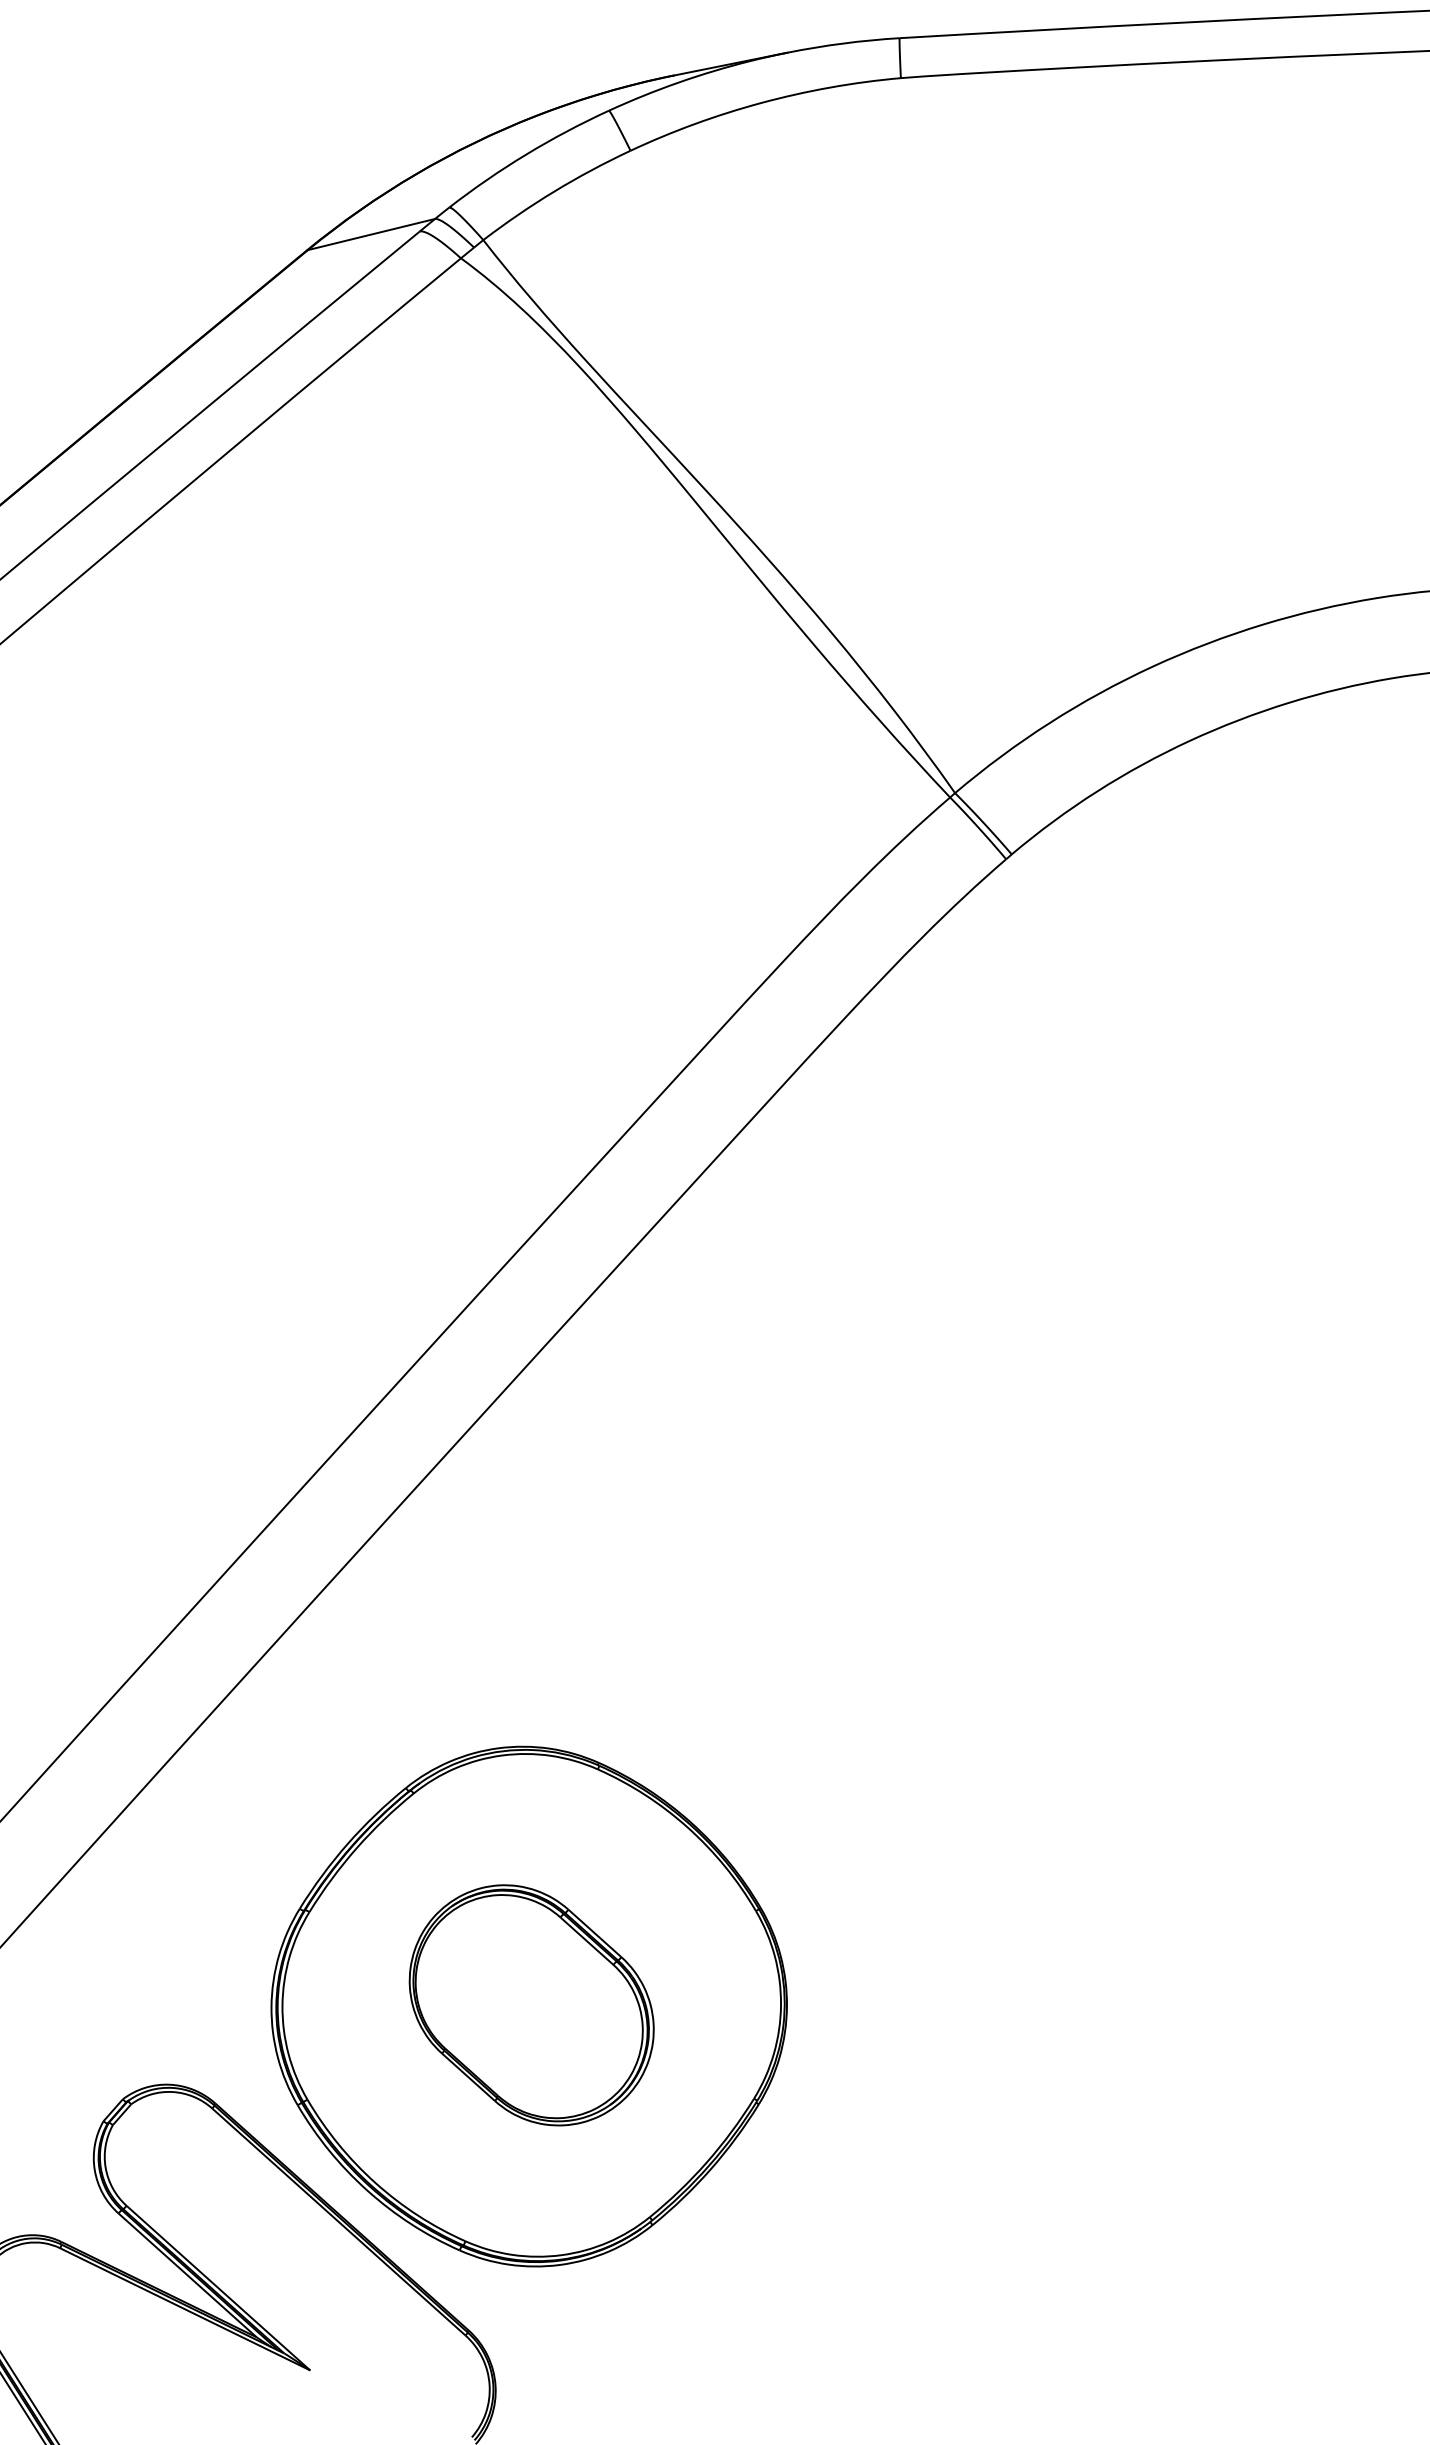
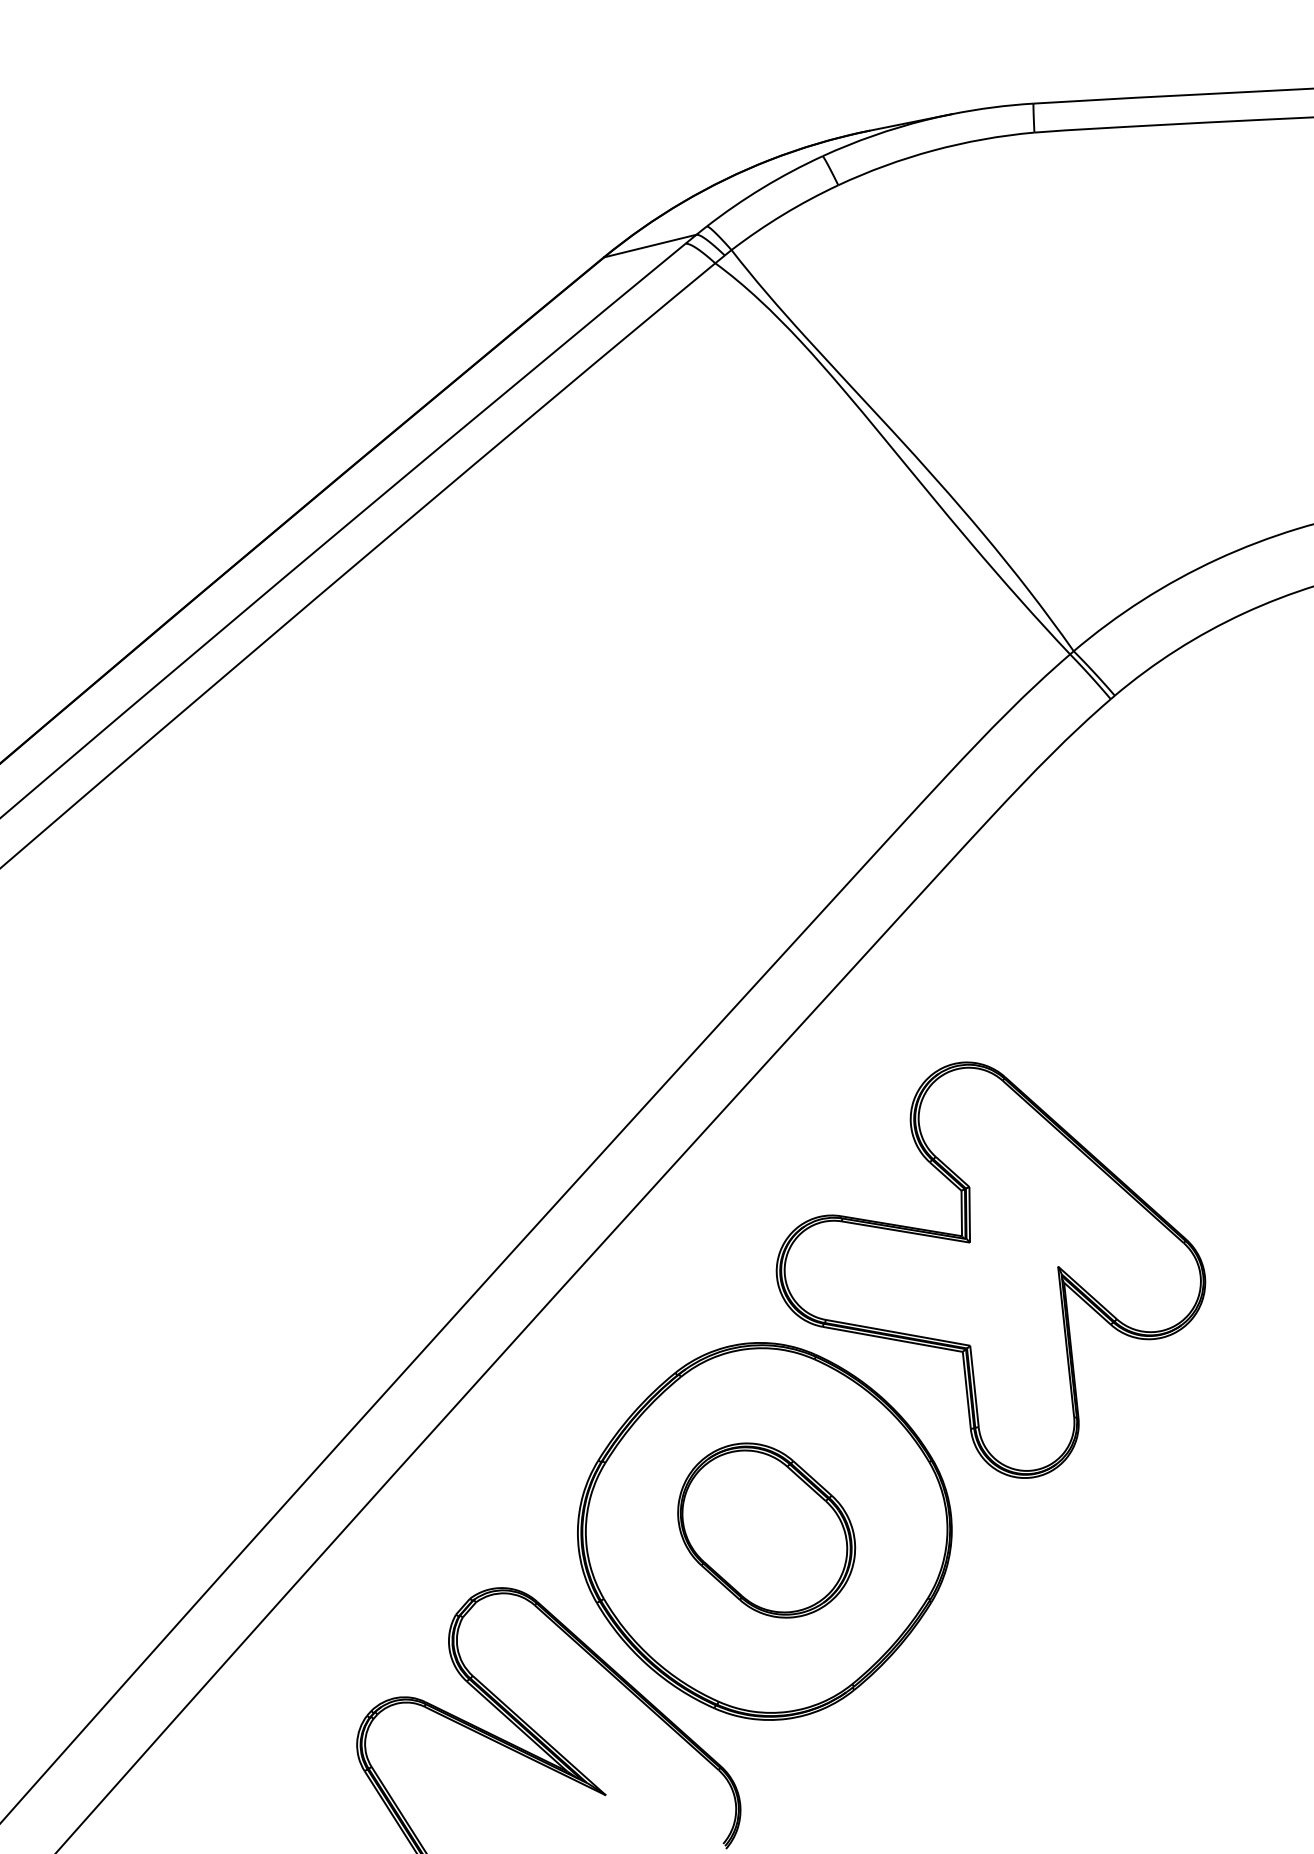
part: (840, 1645) -> (990, 1269), added

